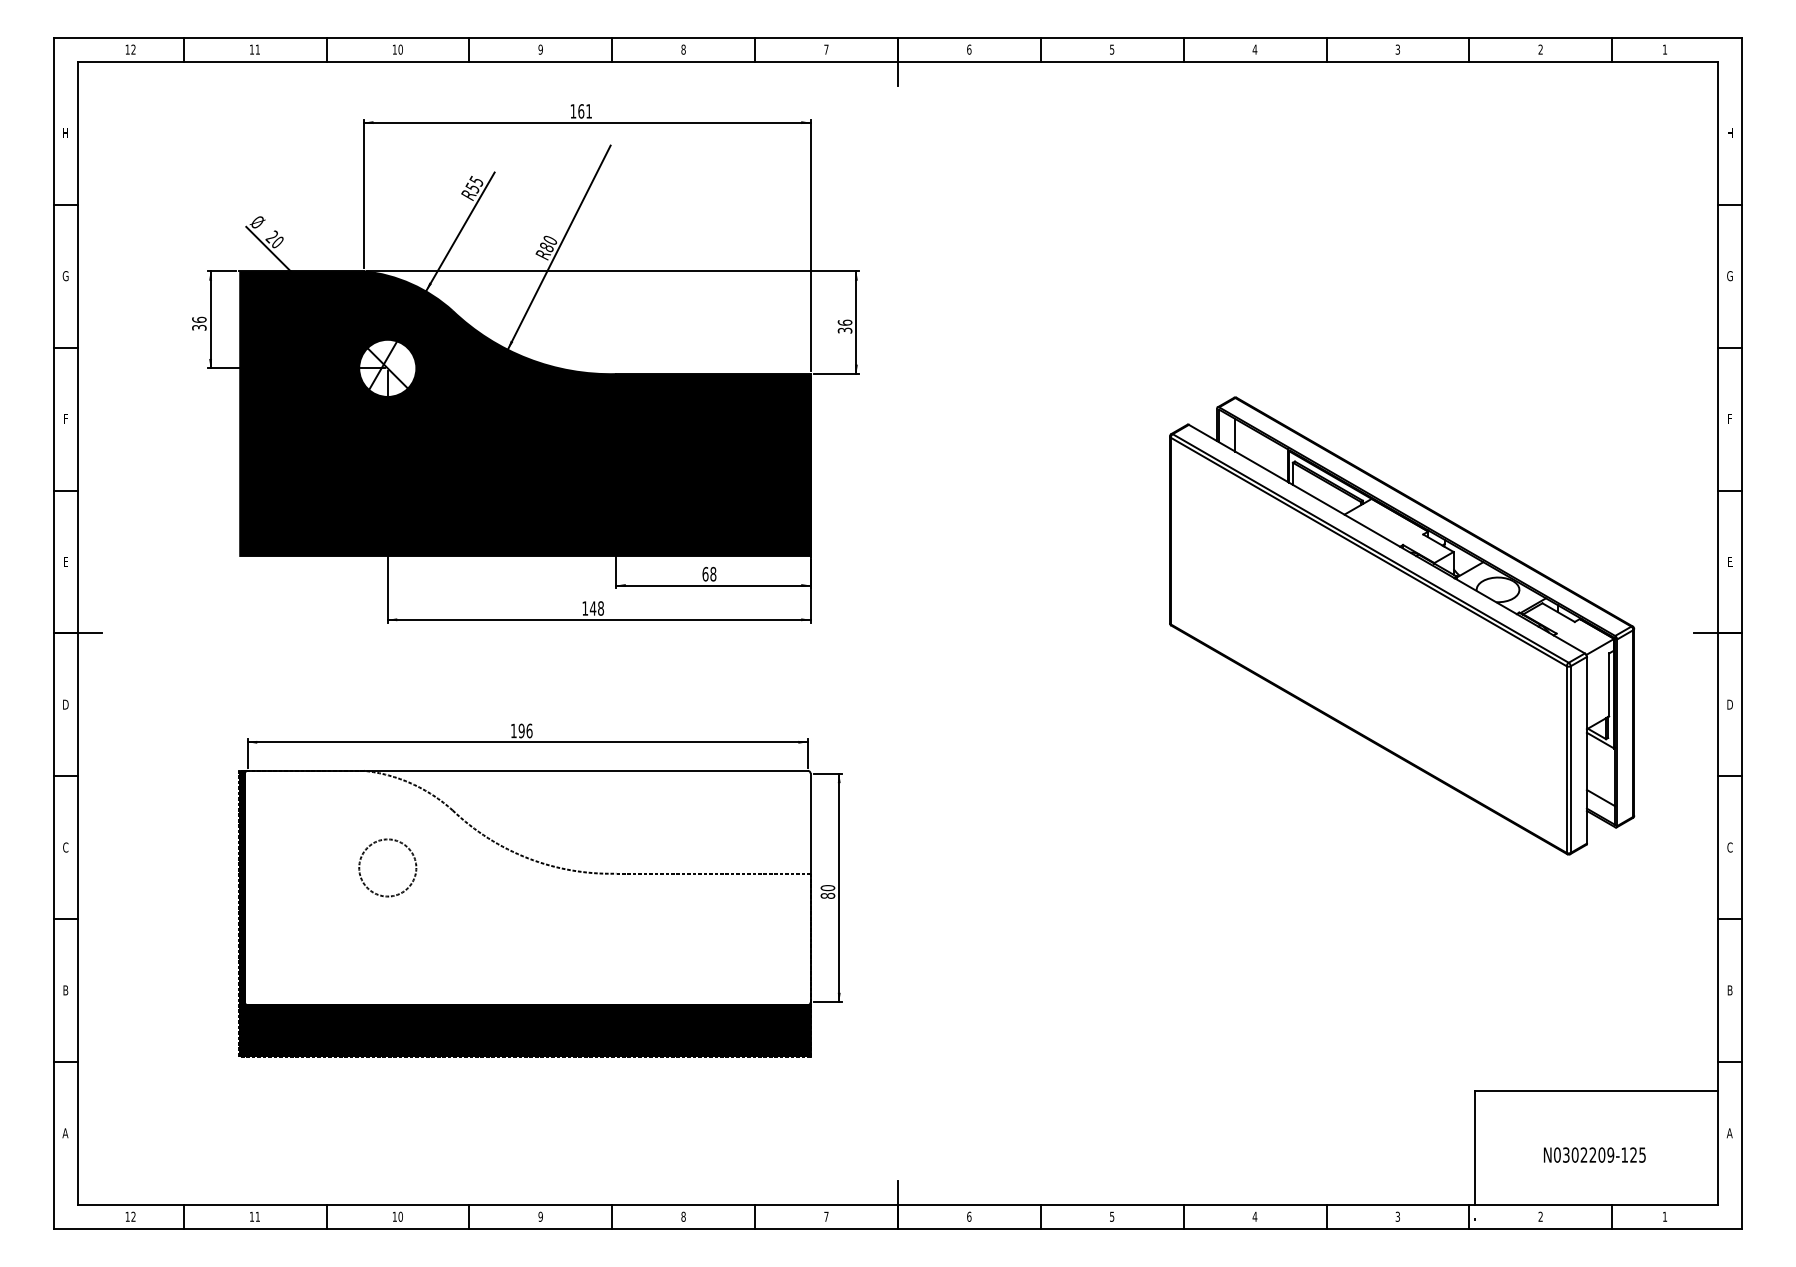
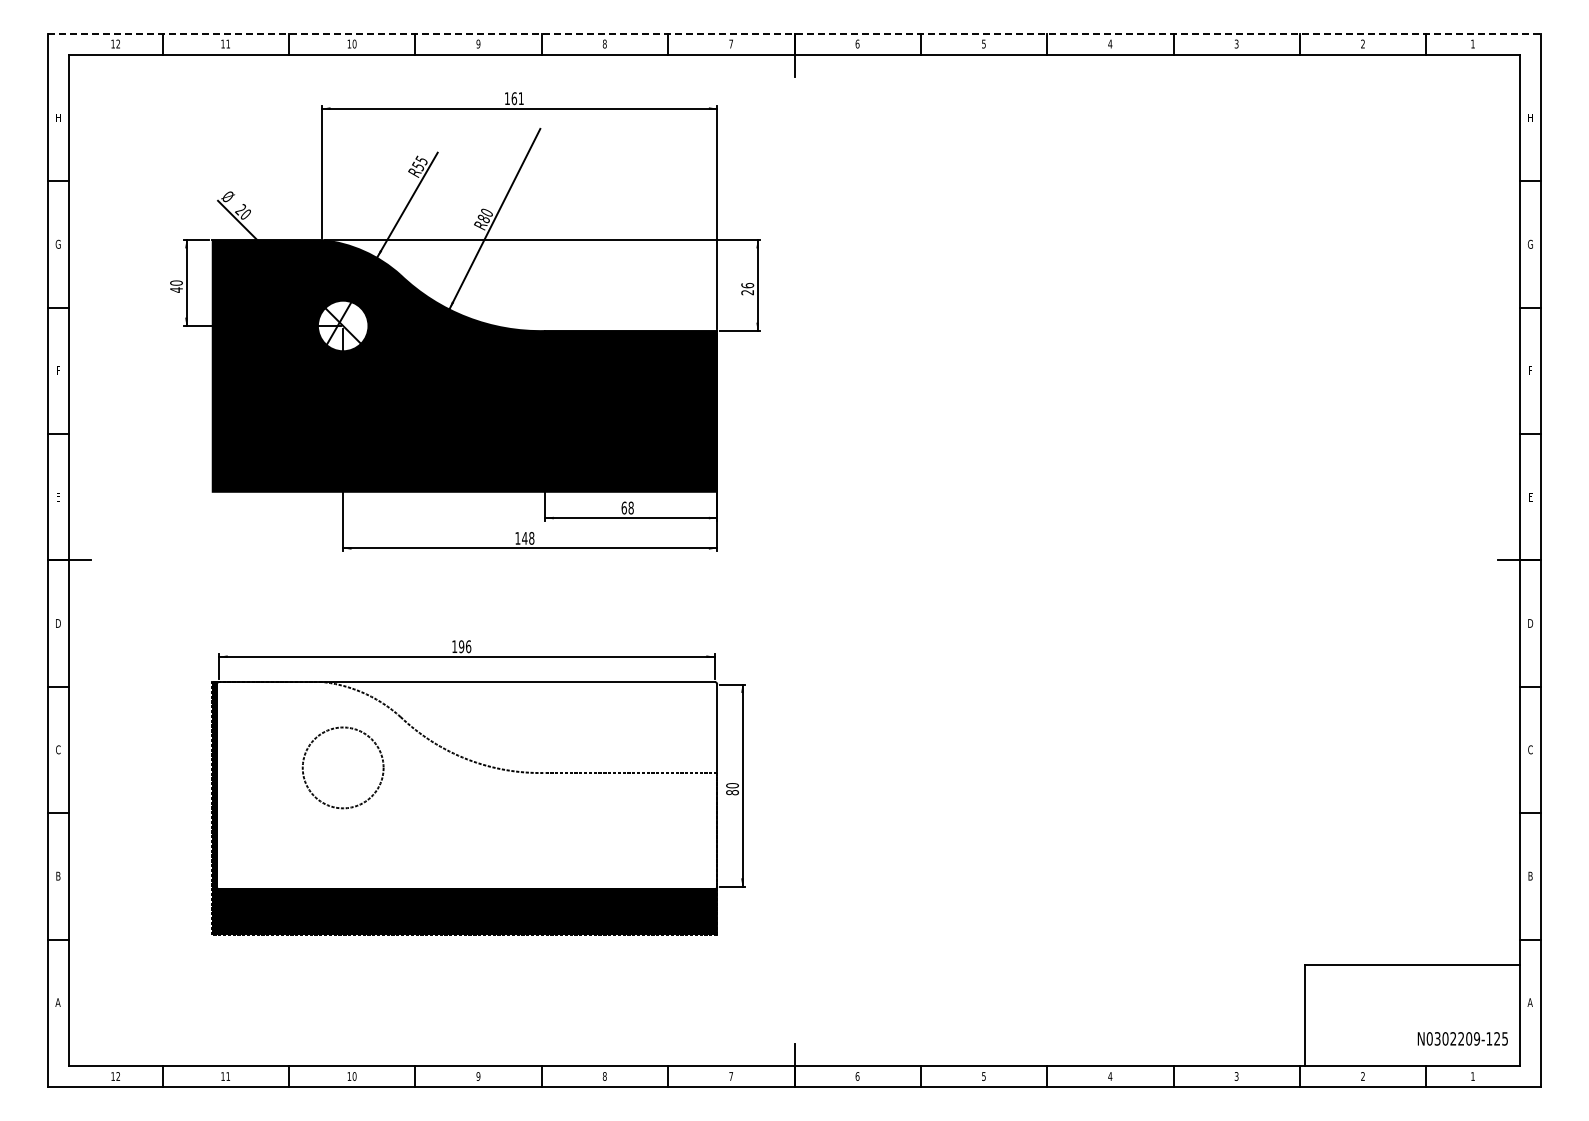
line: (898, 37) -> (794, 33), solid -> dashed
text: (199, 323) -> (176, 286), 36 -> 40
text: (844, 330) -> (747, 292), 36 -> 26
part: (1402, 625) -> (1240, 553), removed
circle: (387, 867) -> (342, 767), size x1.6
text: (1594, 1154) -> (1462, 1038), moved

